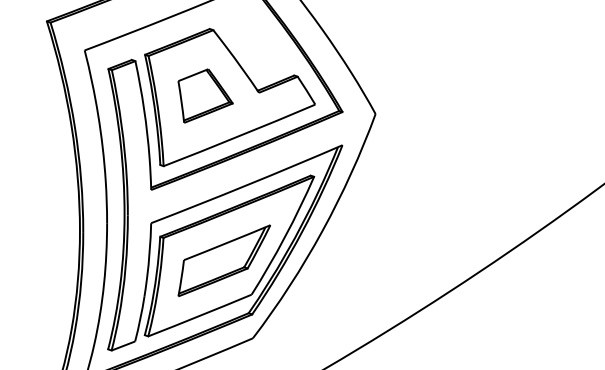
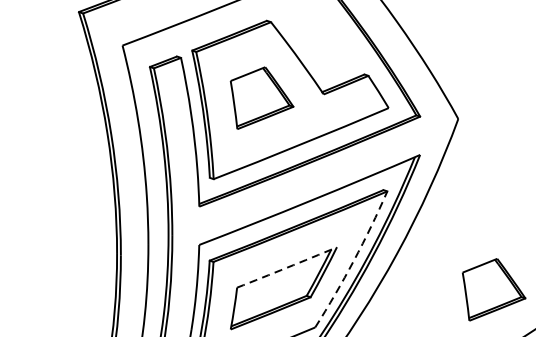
arc: (285, 236) -> (354, 260), solid -> dashed
arc: (227, 242) -> (287, 267), solid -> dashed
part: (406, 261) -> (493, 289), added

